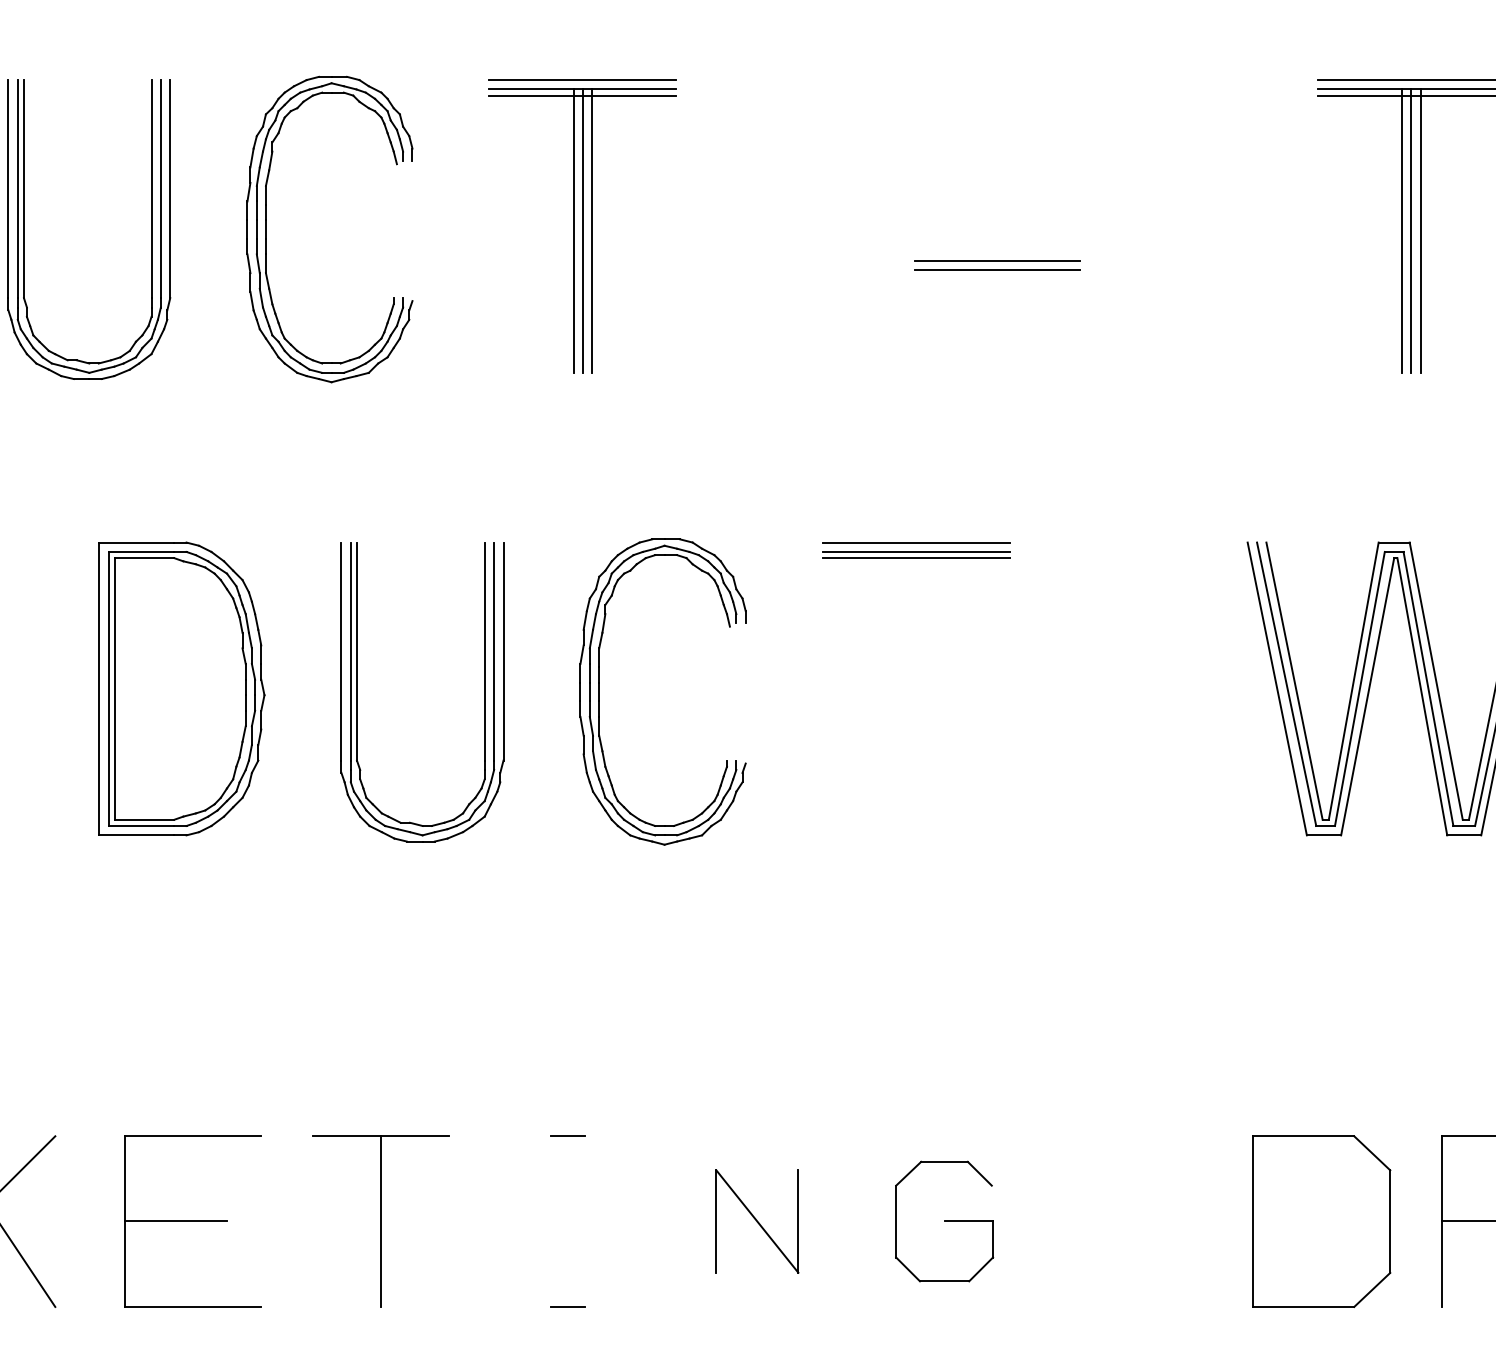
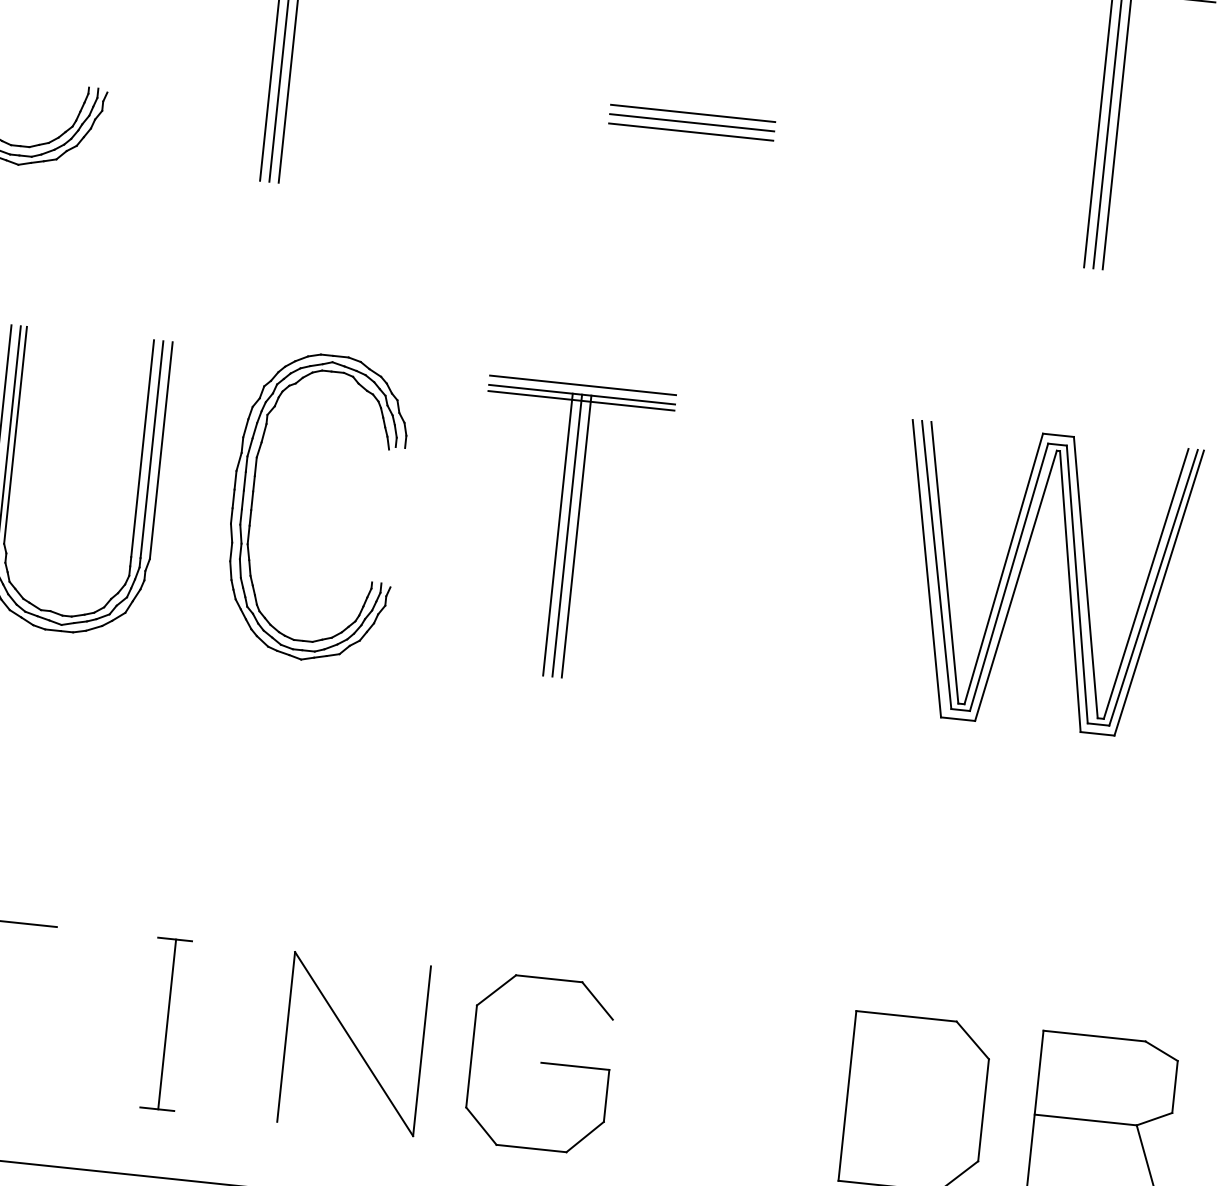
line: (996, 279) -> (690, 132), added
line: (906, 693) -> (557, 534), added
line: (916, 693) -> (567, 535), added
line: (925, 693) -> (576, 536), added
line: (569, 1221) -> (167, 1024), added
part: (757, 1221) -> (354, 1043), size x1.67
part: (944, 1221) -> (540, 1063), size x1.43

